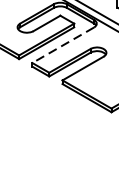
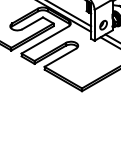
line: (62, 45) -> (44, 40), dashed -> solid

